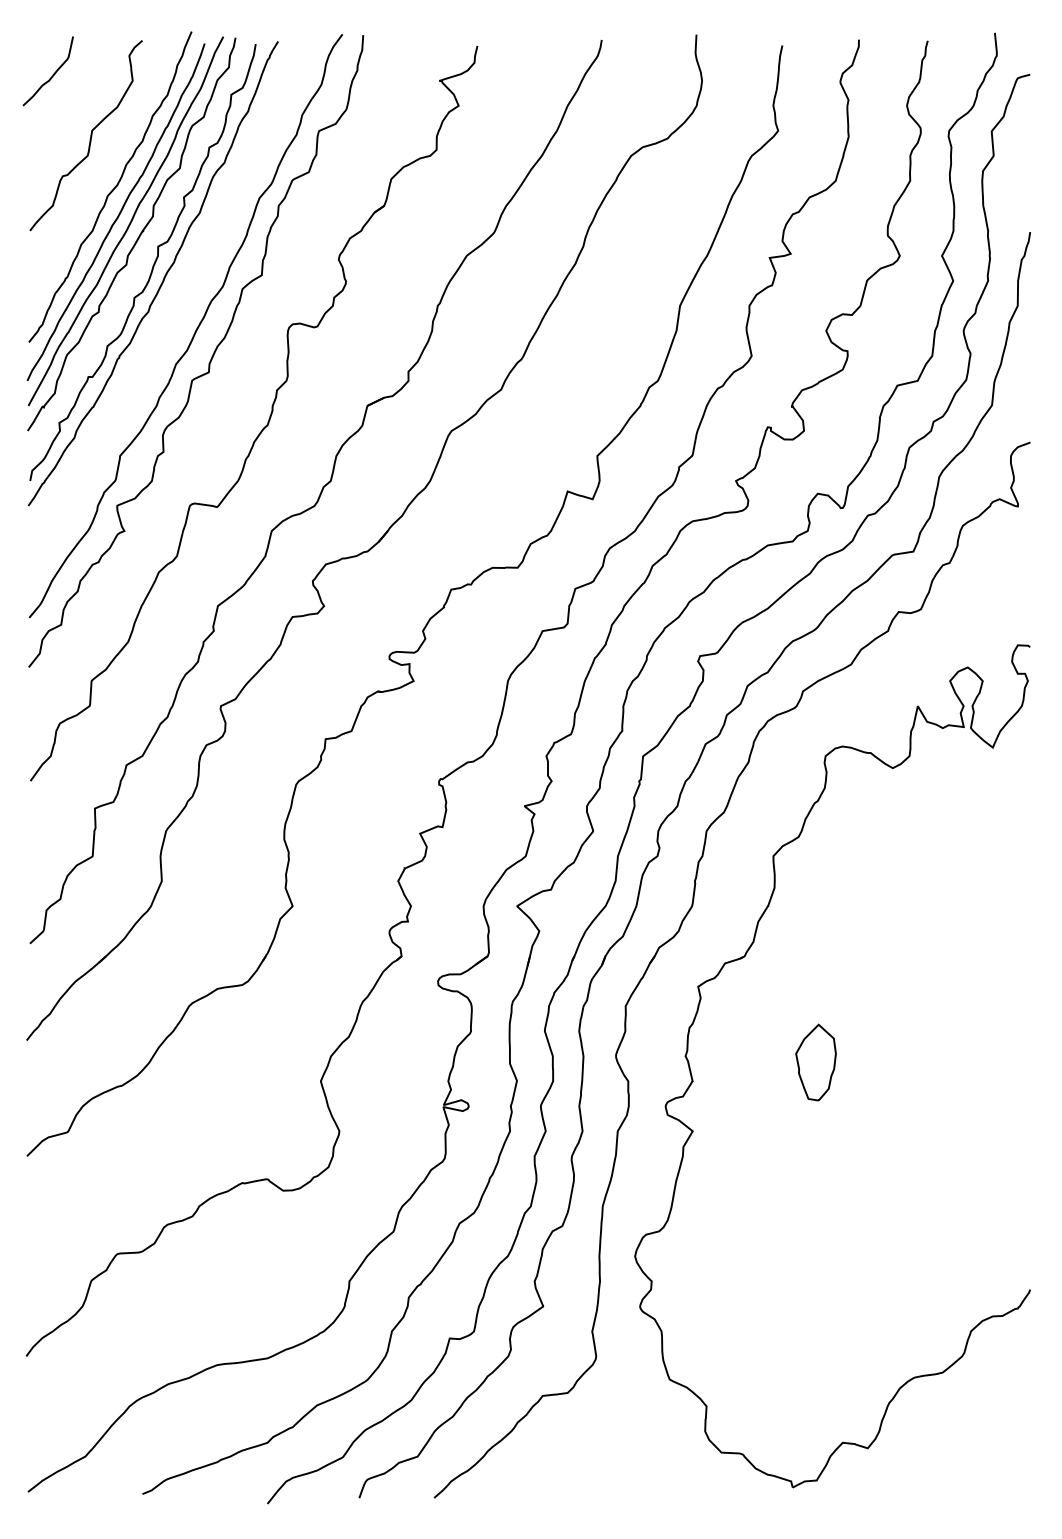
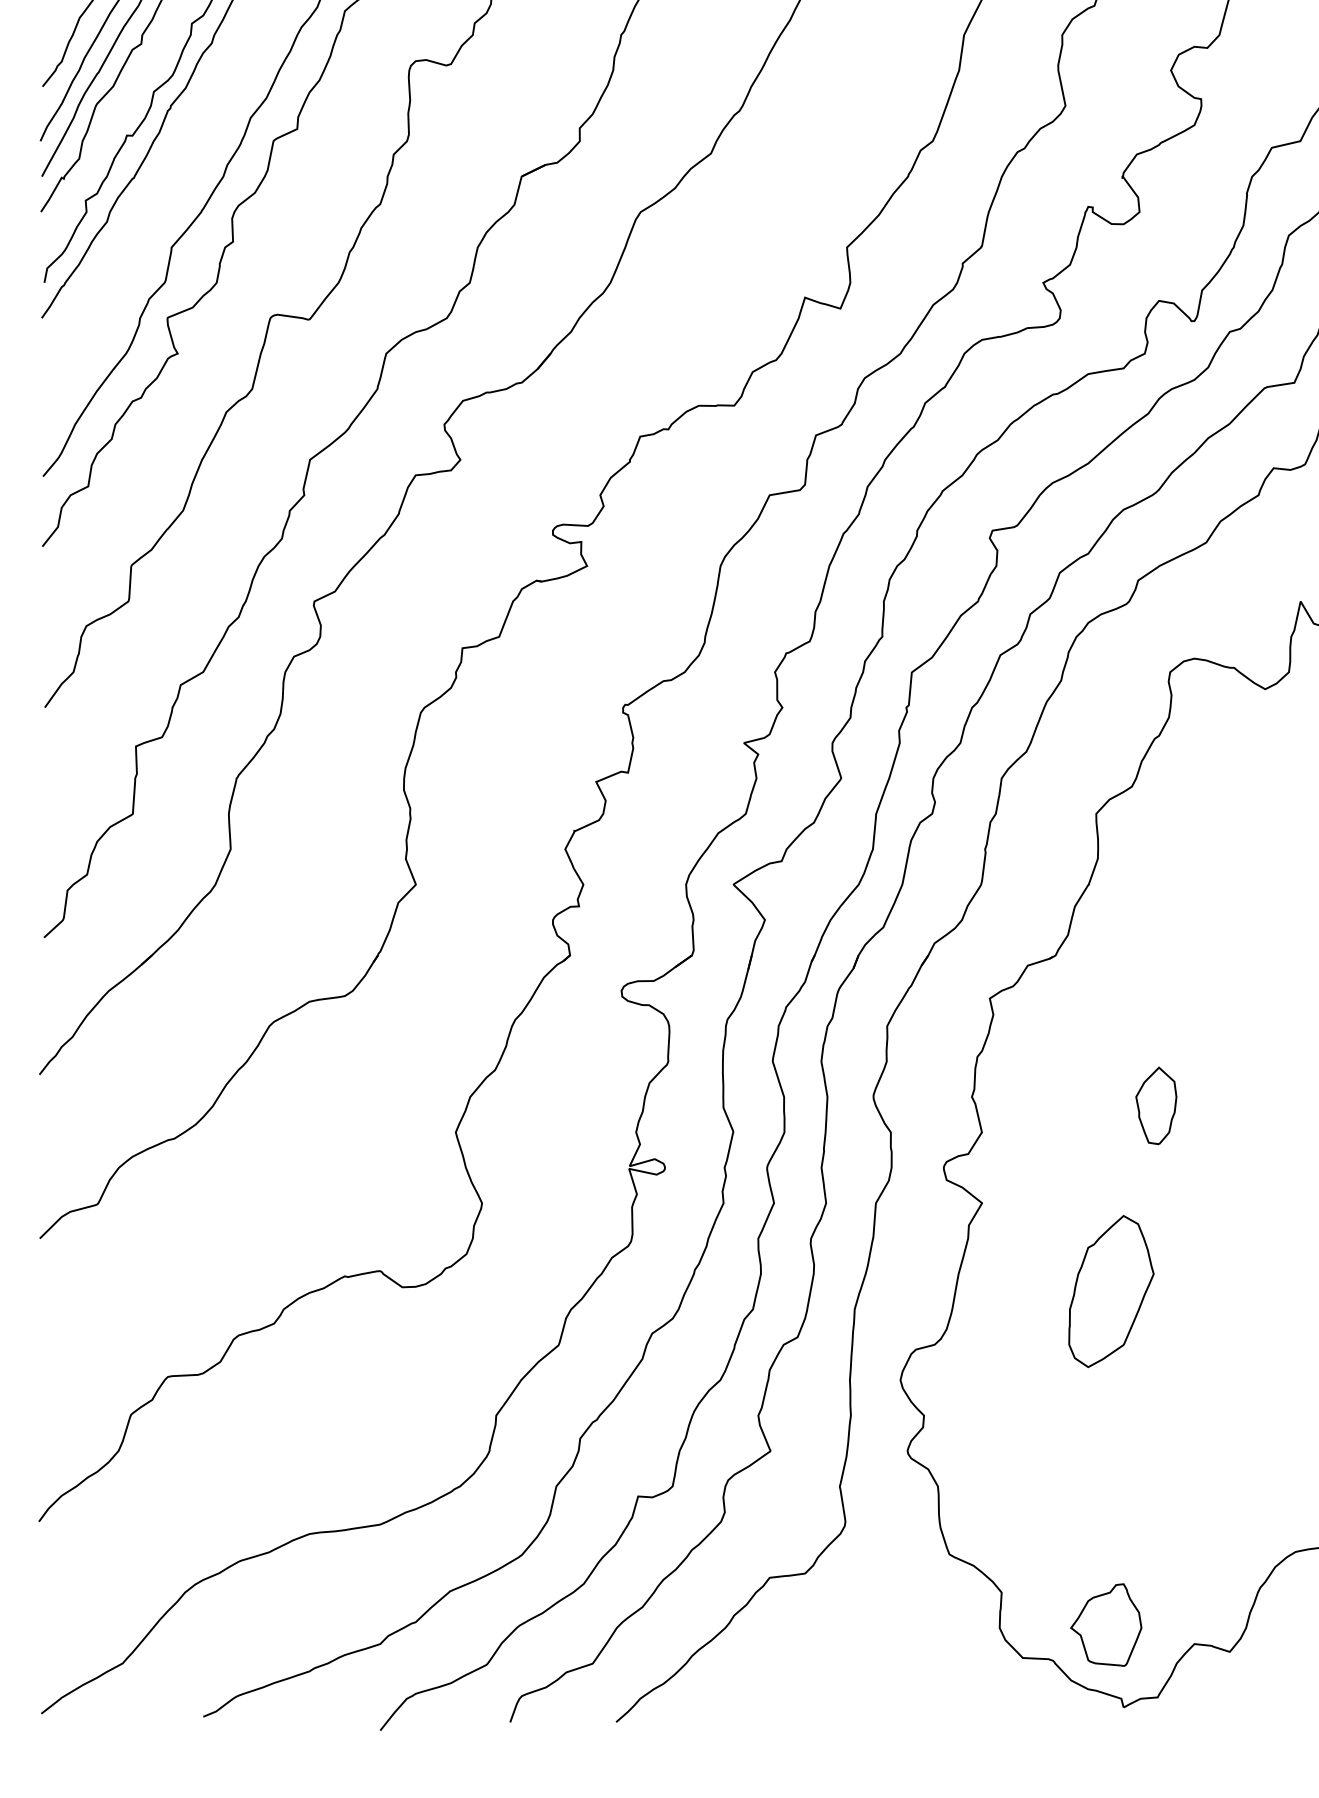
part: (815, 1062) -> (1155, 1105), size x0.71
part: (783, 1193) -> (1110, 1291), added
part: (780, 1429) -> (1106, 1625), added

